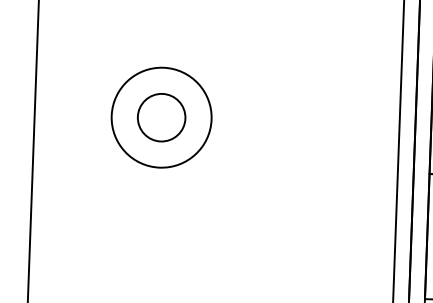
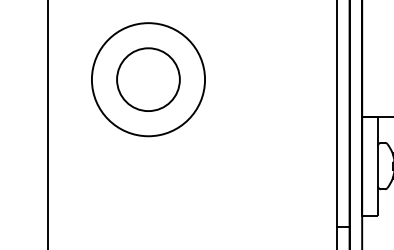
circle: (161, 117) -> (148, 79), size x1.43
circle: (161, 117) -> (148, 79), size x1.67

